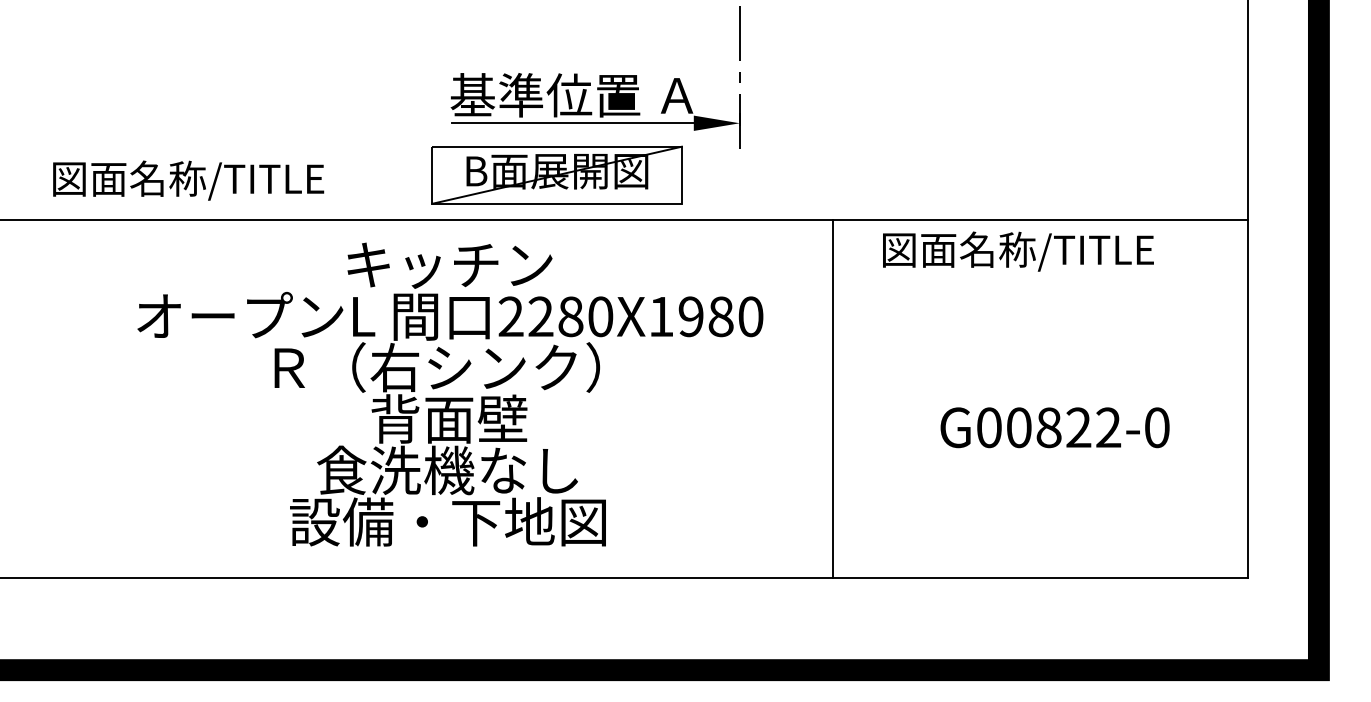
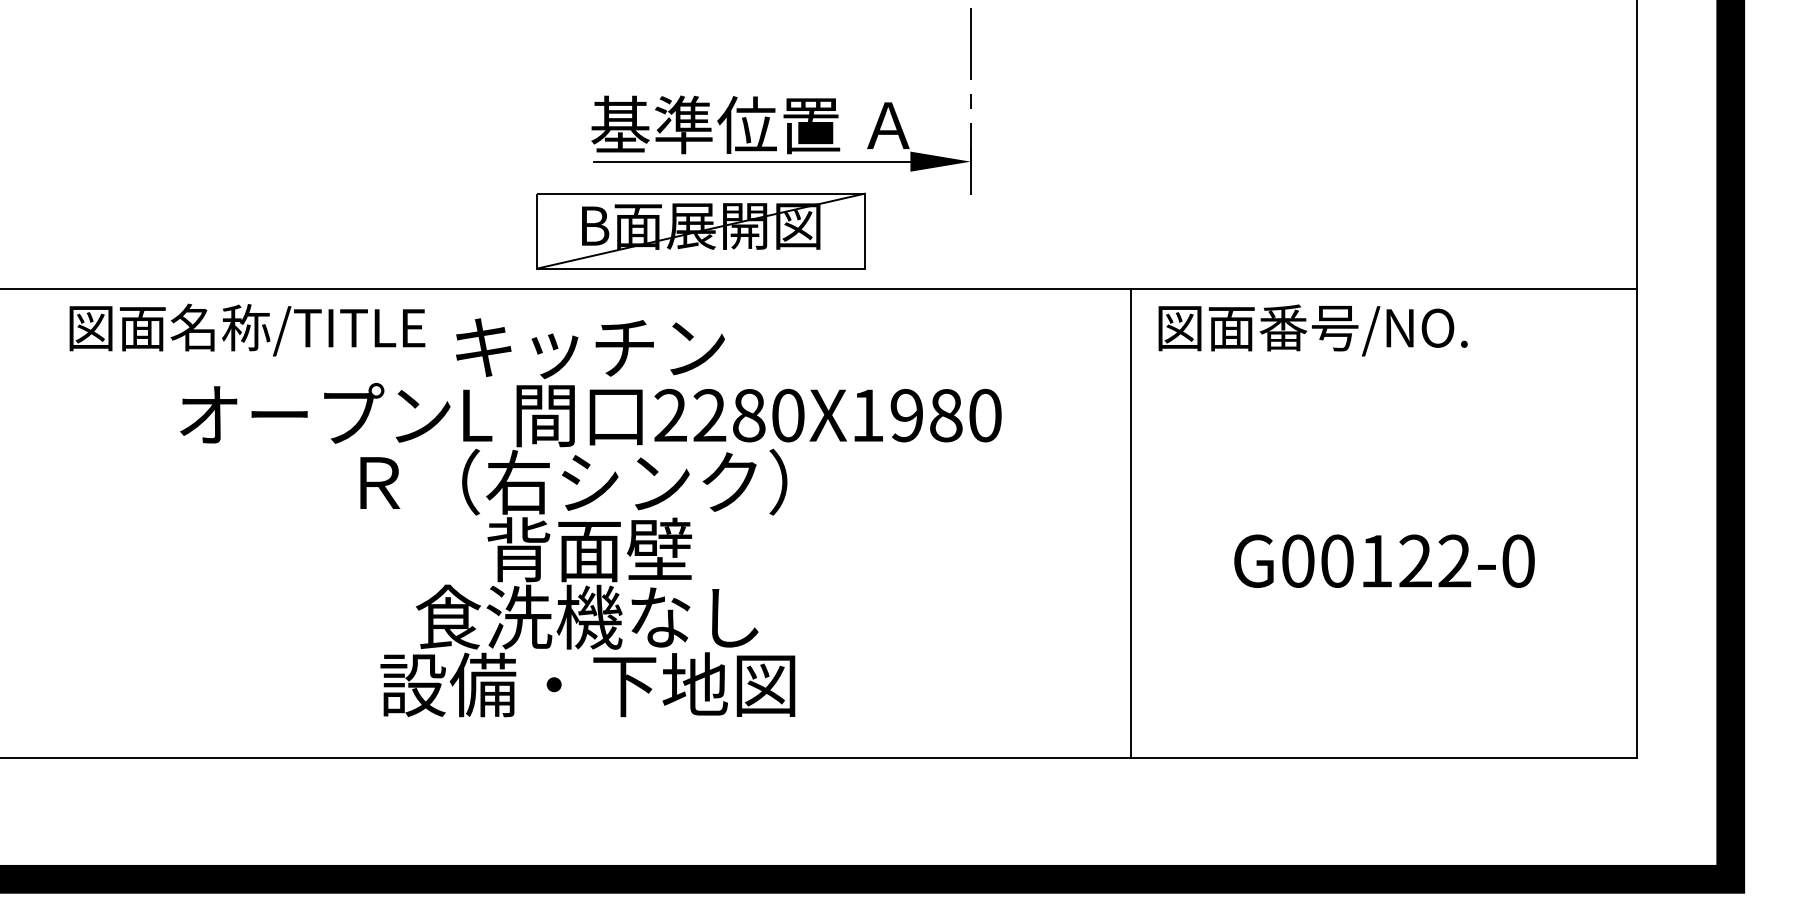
part: (556, 174) -> (700, 230), moved
text: (188, 180) -> (247, 329), moved
text: (1056, 249) -> (1386, 327), 図面名称/TITLE -> 図面番号/NO.
line: (833, 399) -> (1131, 524), moved
text: (1048, 427) -> (1375, 560), G00822-0 -> G00122-0

